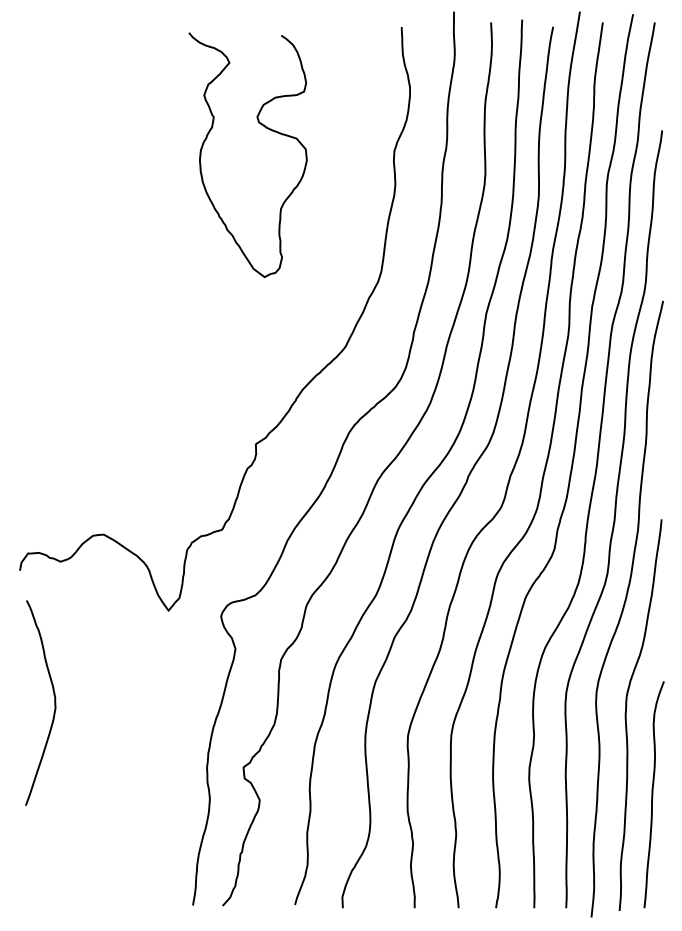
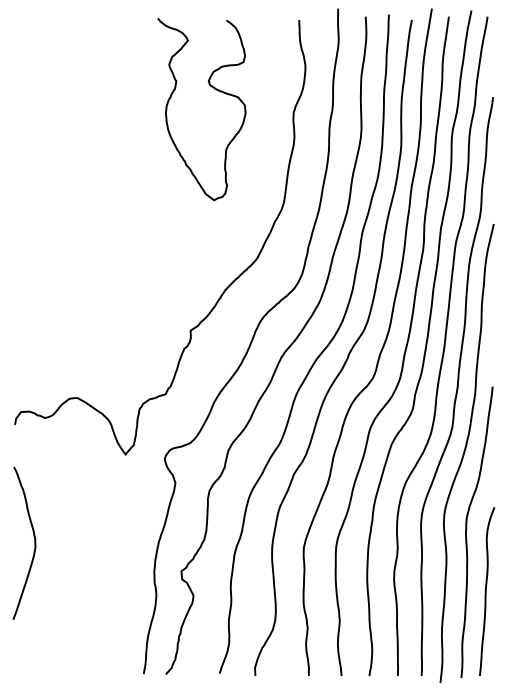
curve: (265, 128) -> (214, 89), moved
curve: (54, 701) -> (34, 542), moved

